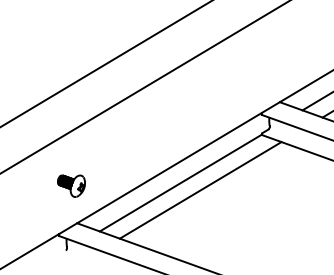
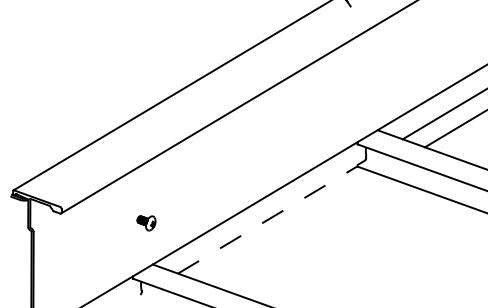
line: (180, 182) -> (267, 219), solid -> dashed
part: (71, 186) -> (146, 223), size x0.6
line: (200, 189) -> (289, 227), removed

